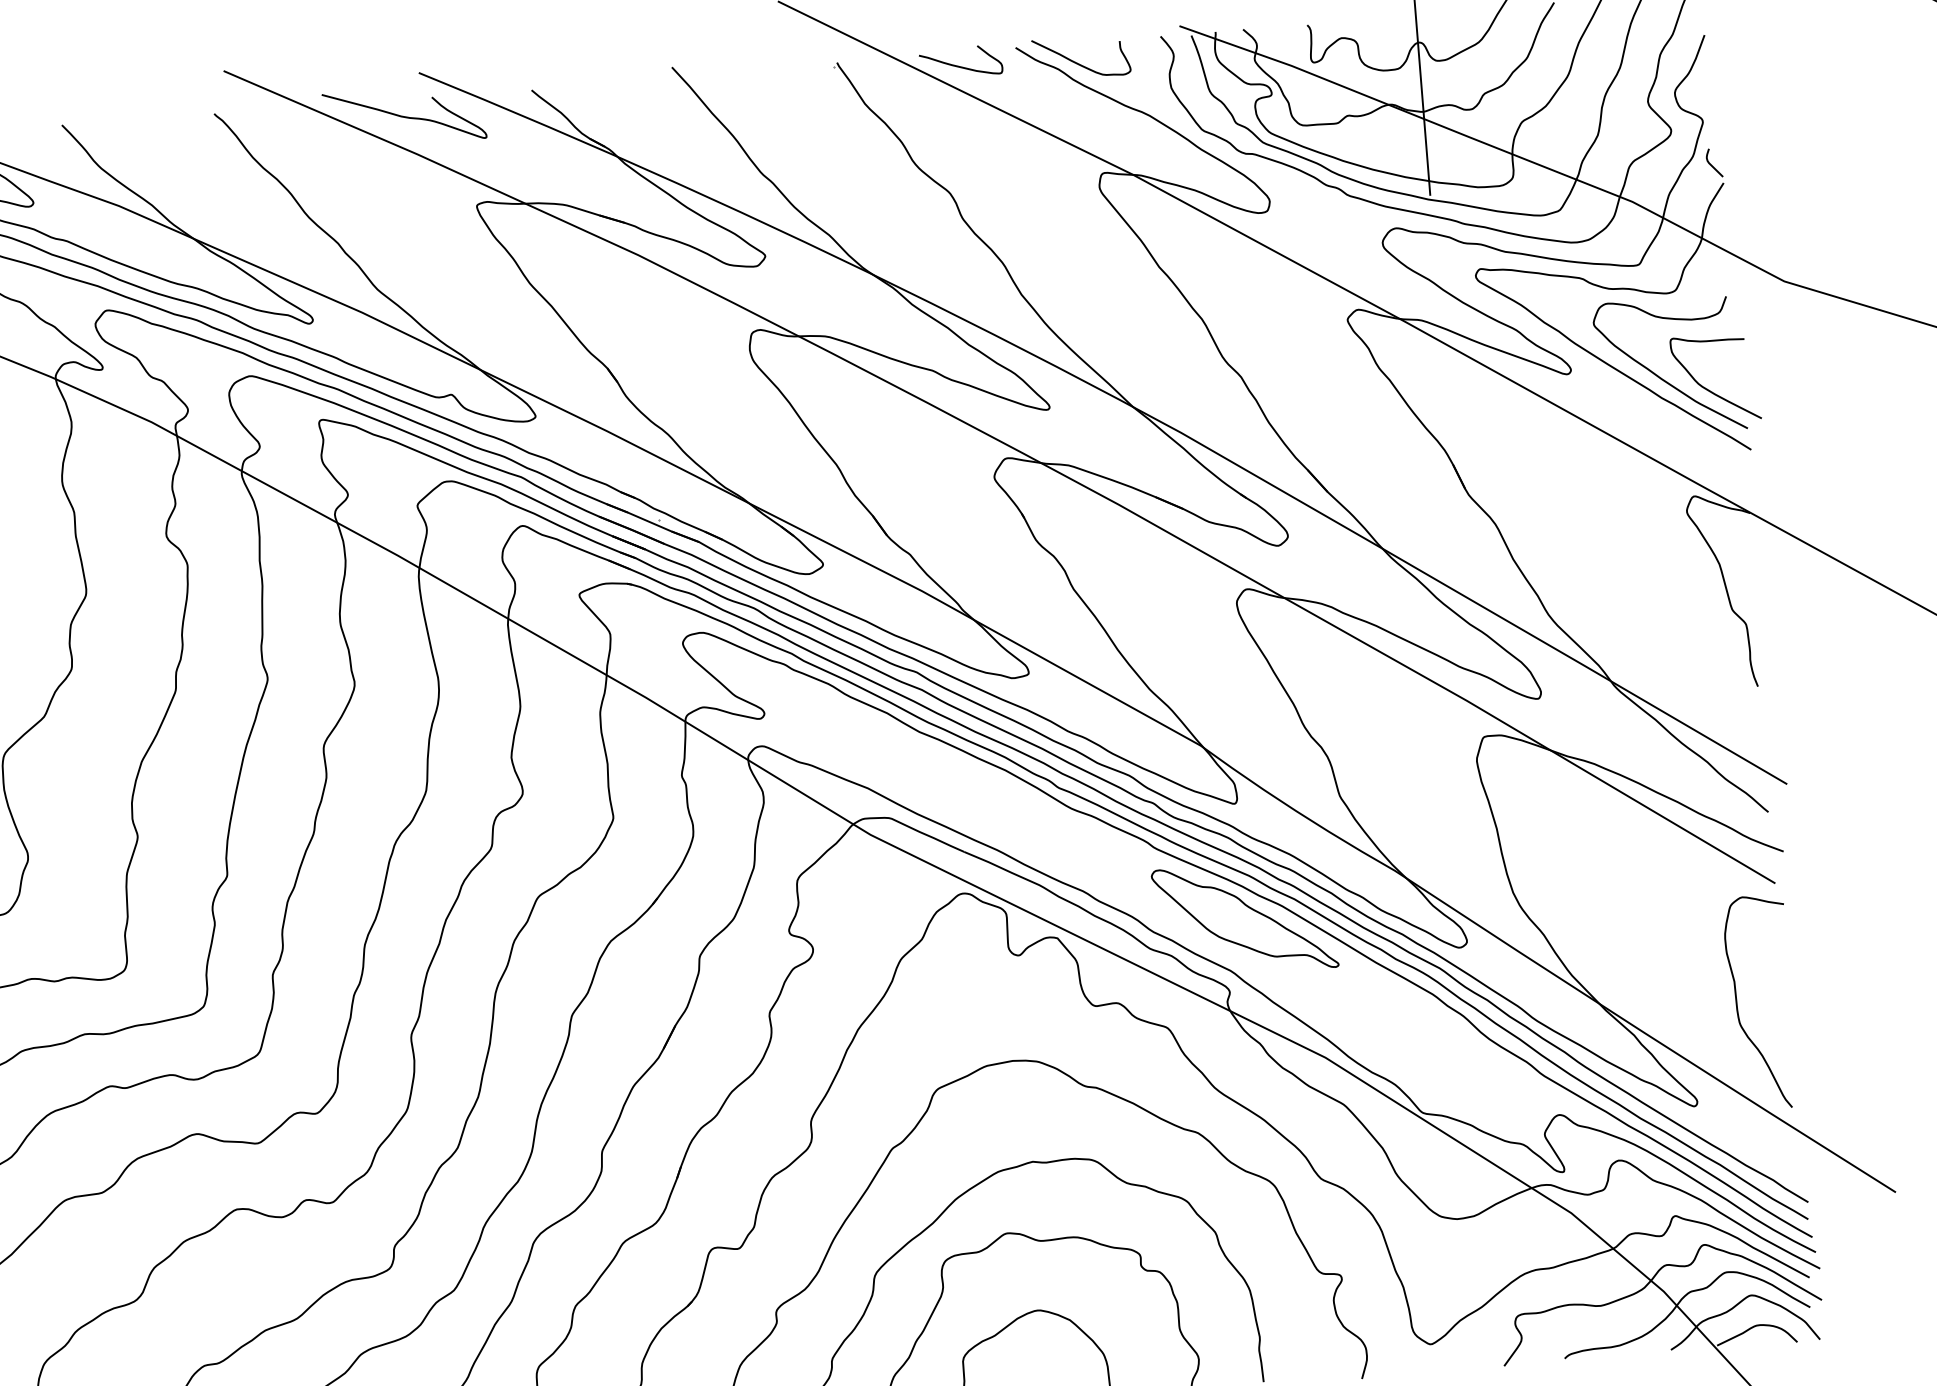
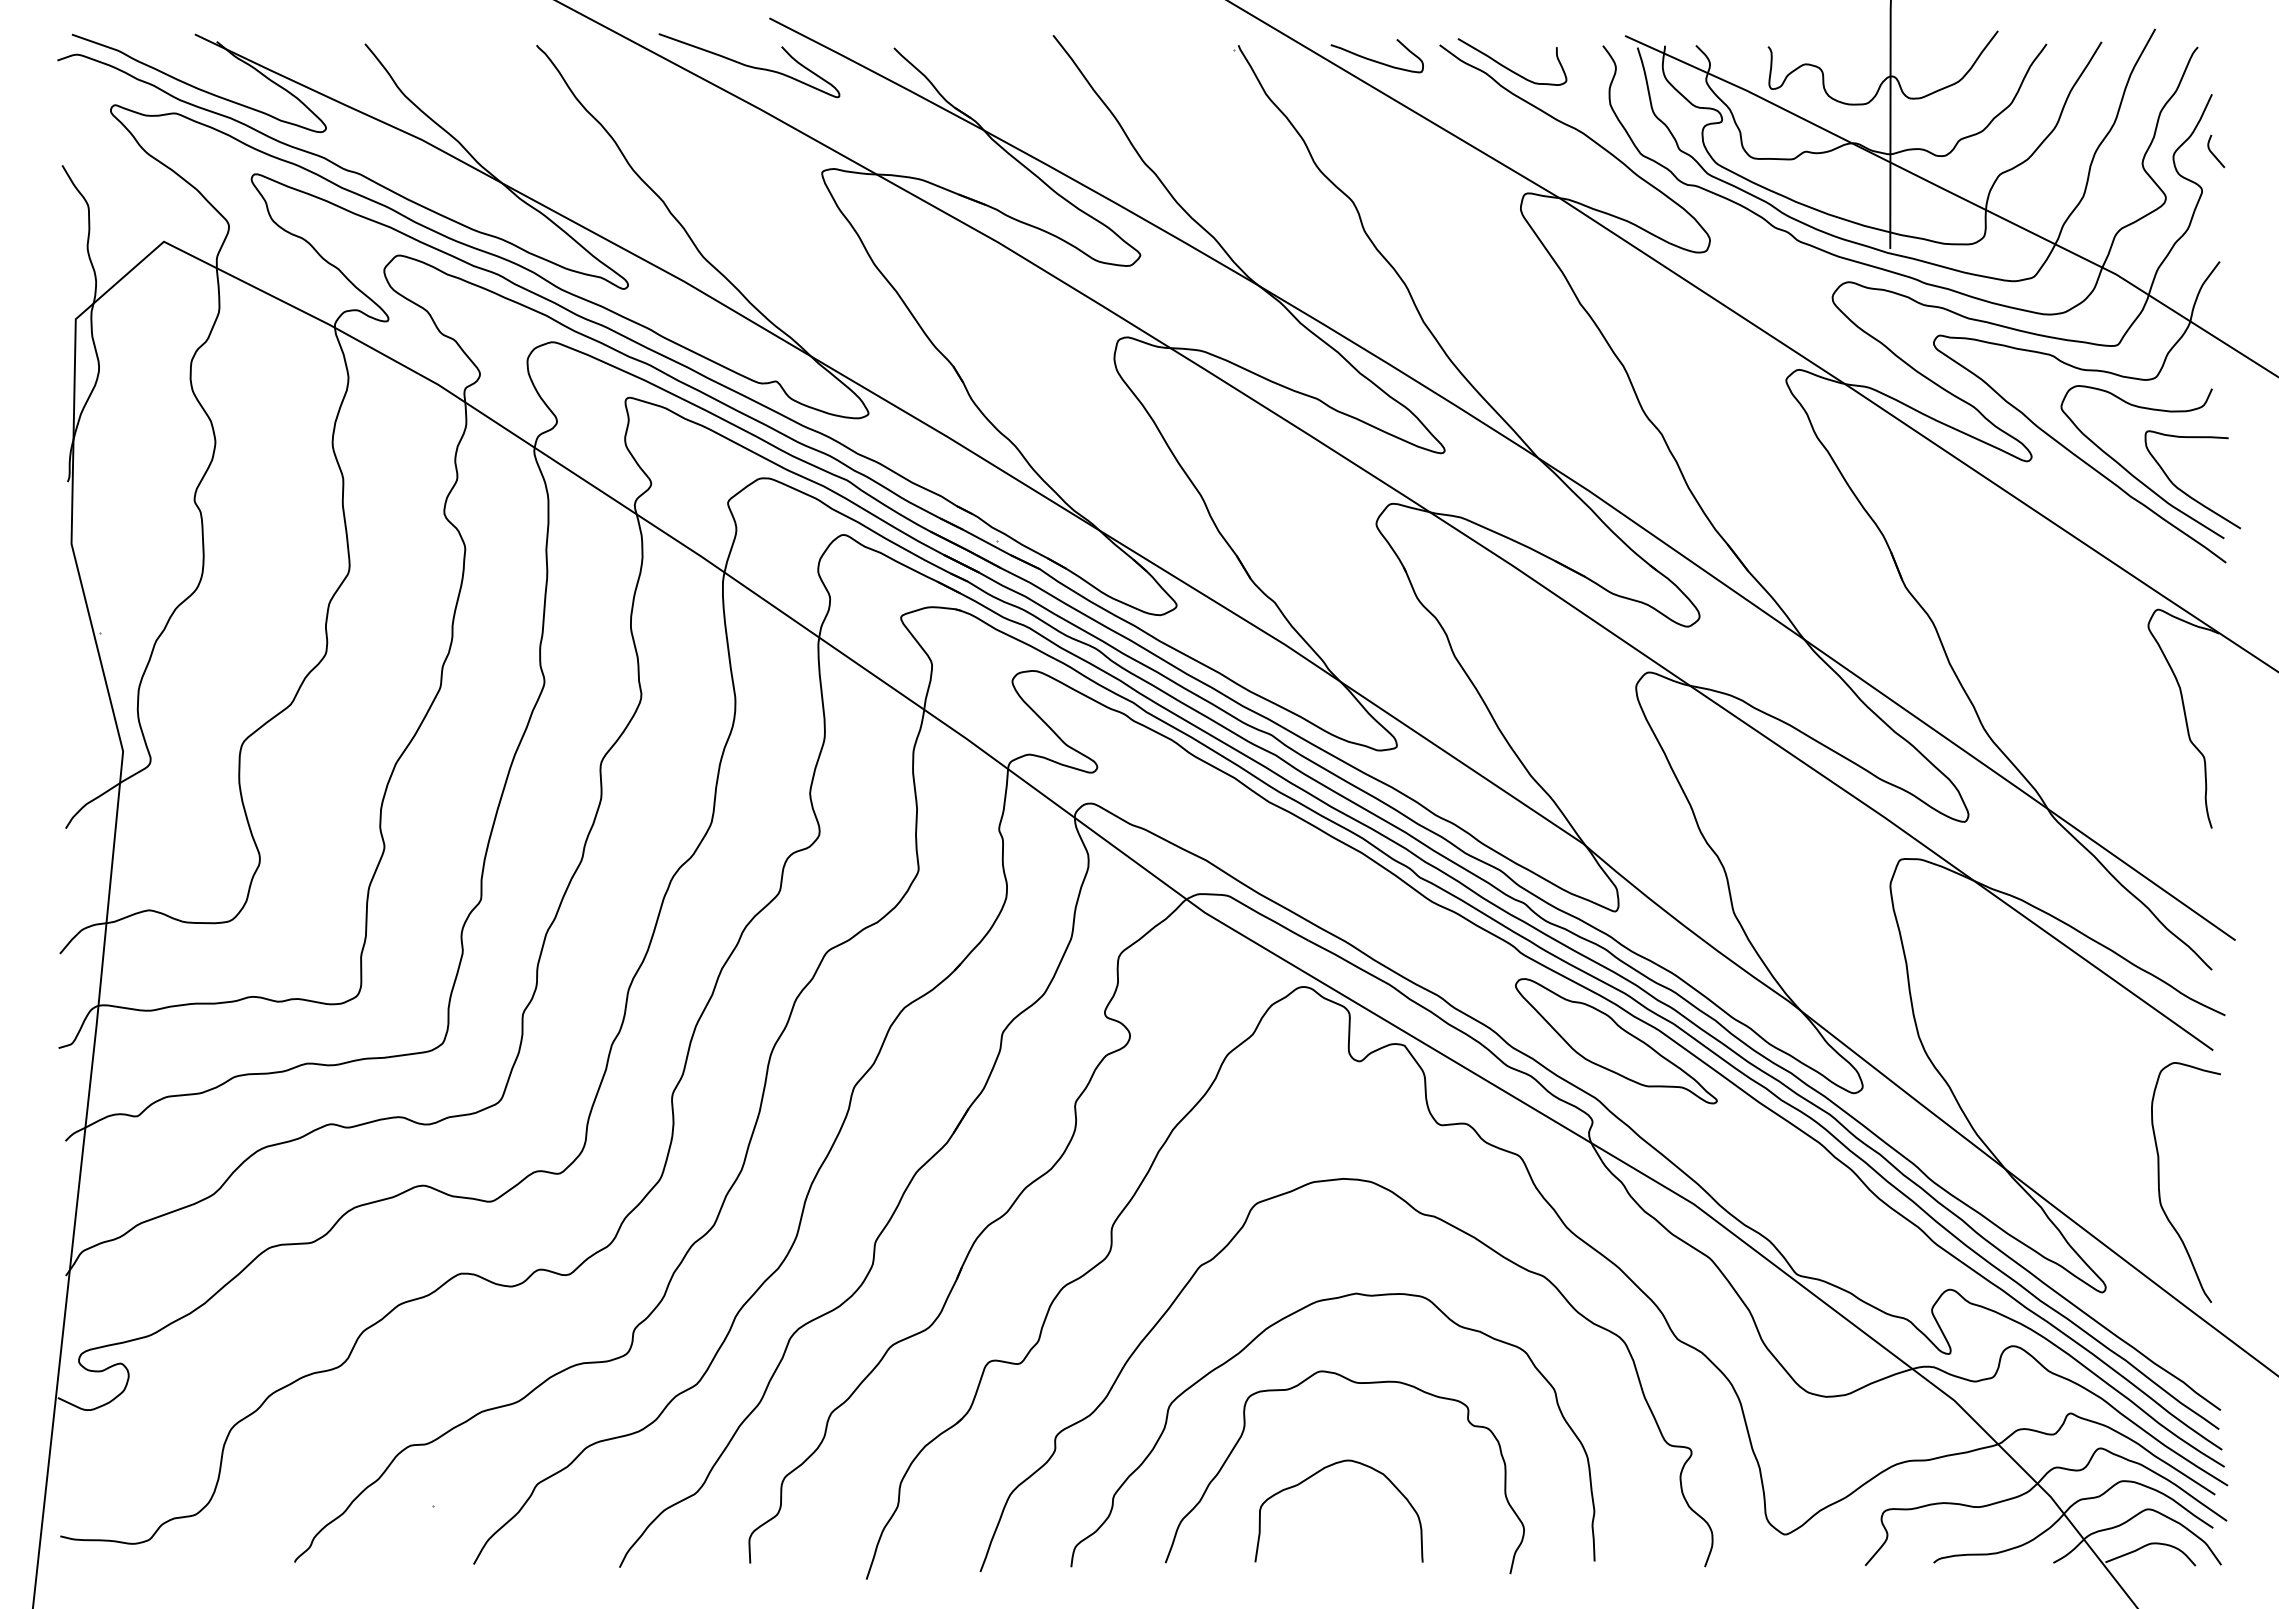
curve: (1712, 165) -> (2213, 153), moved

